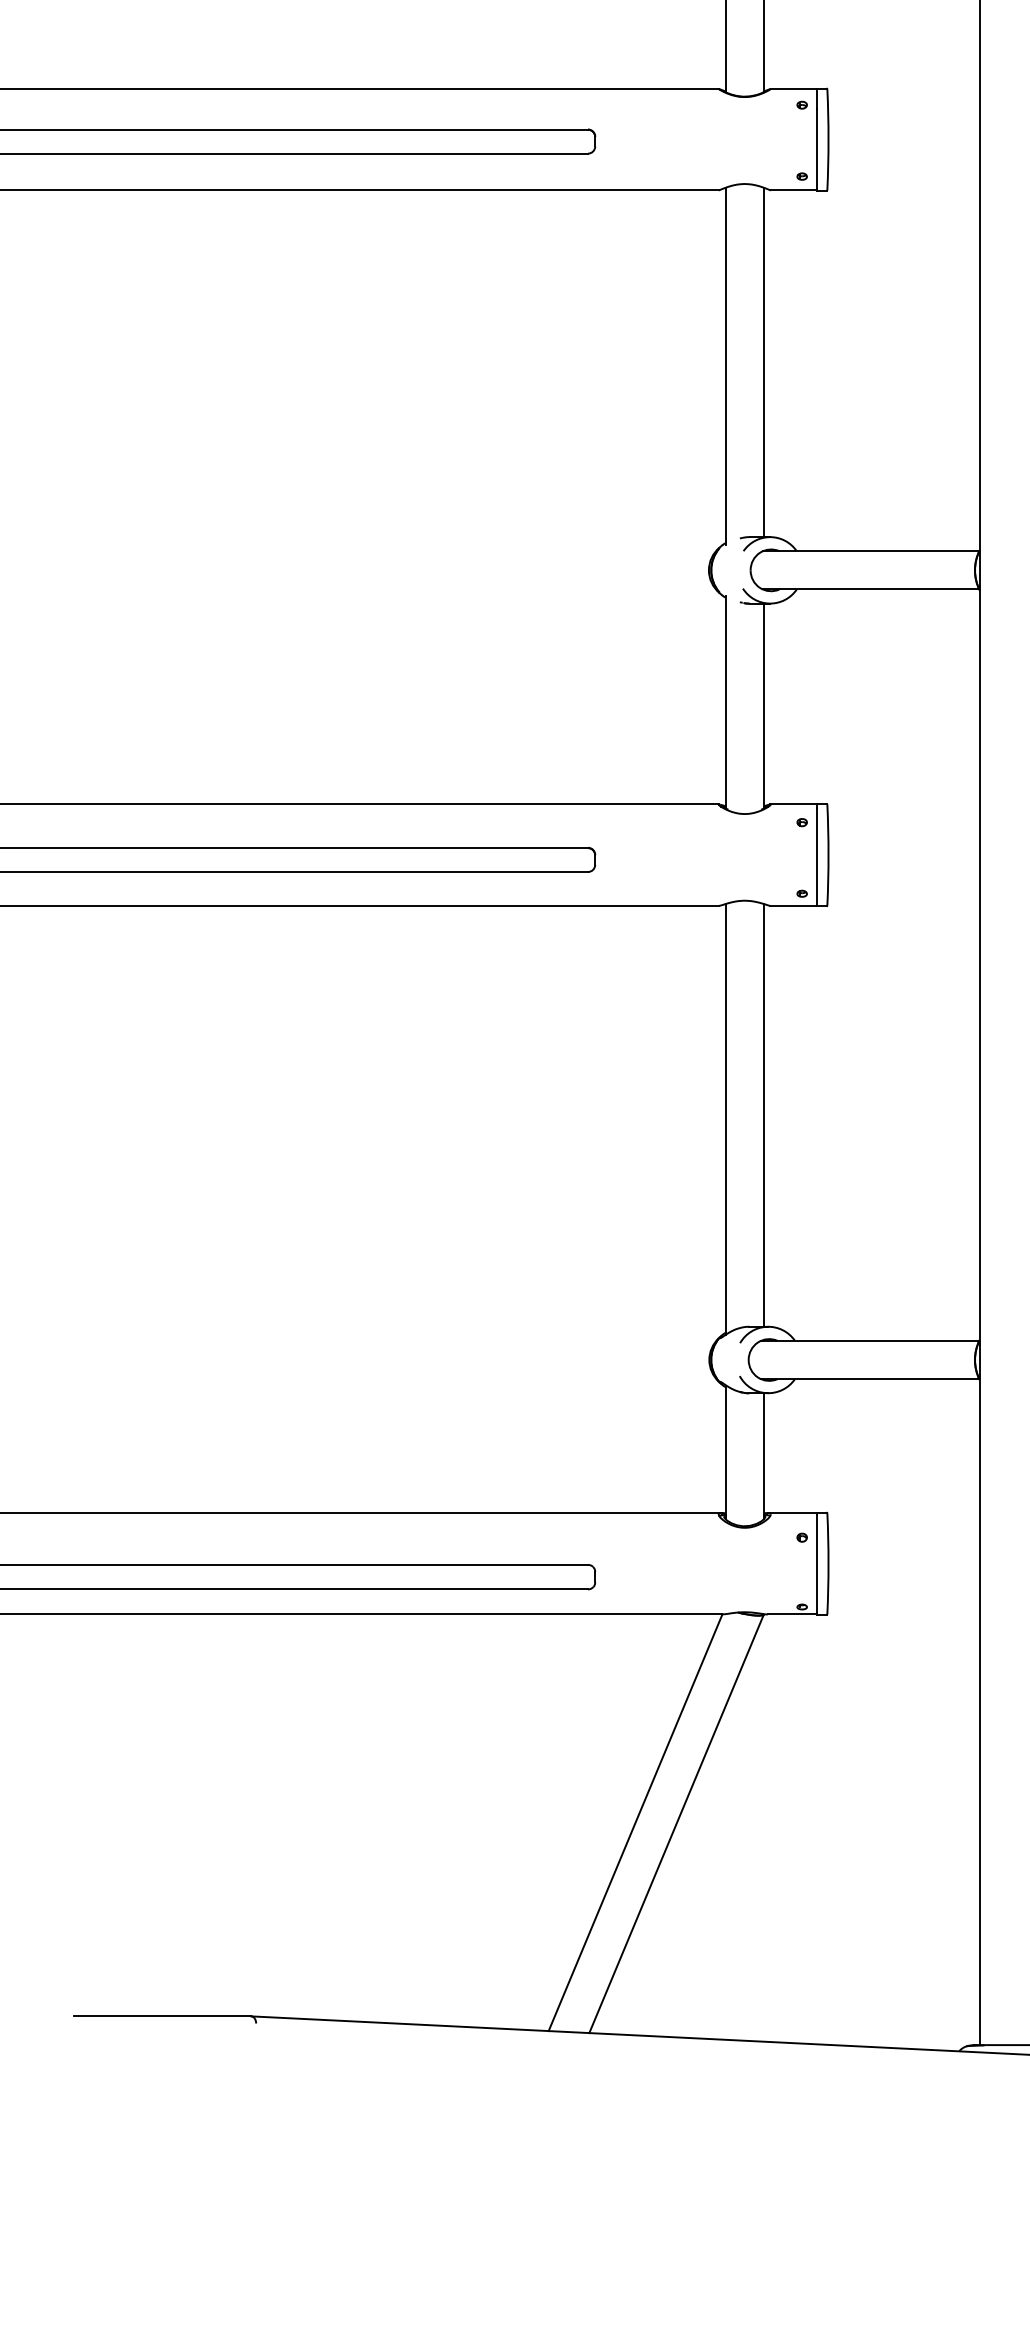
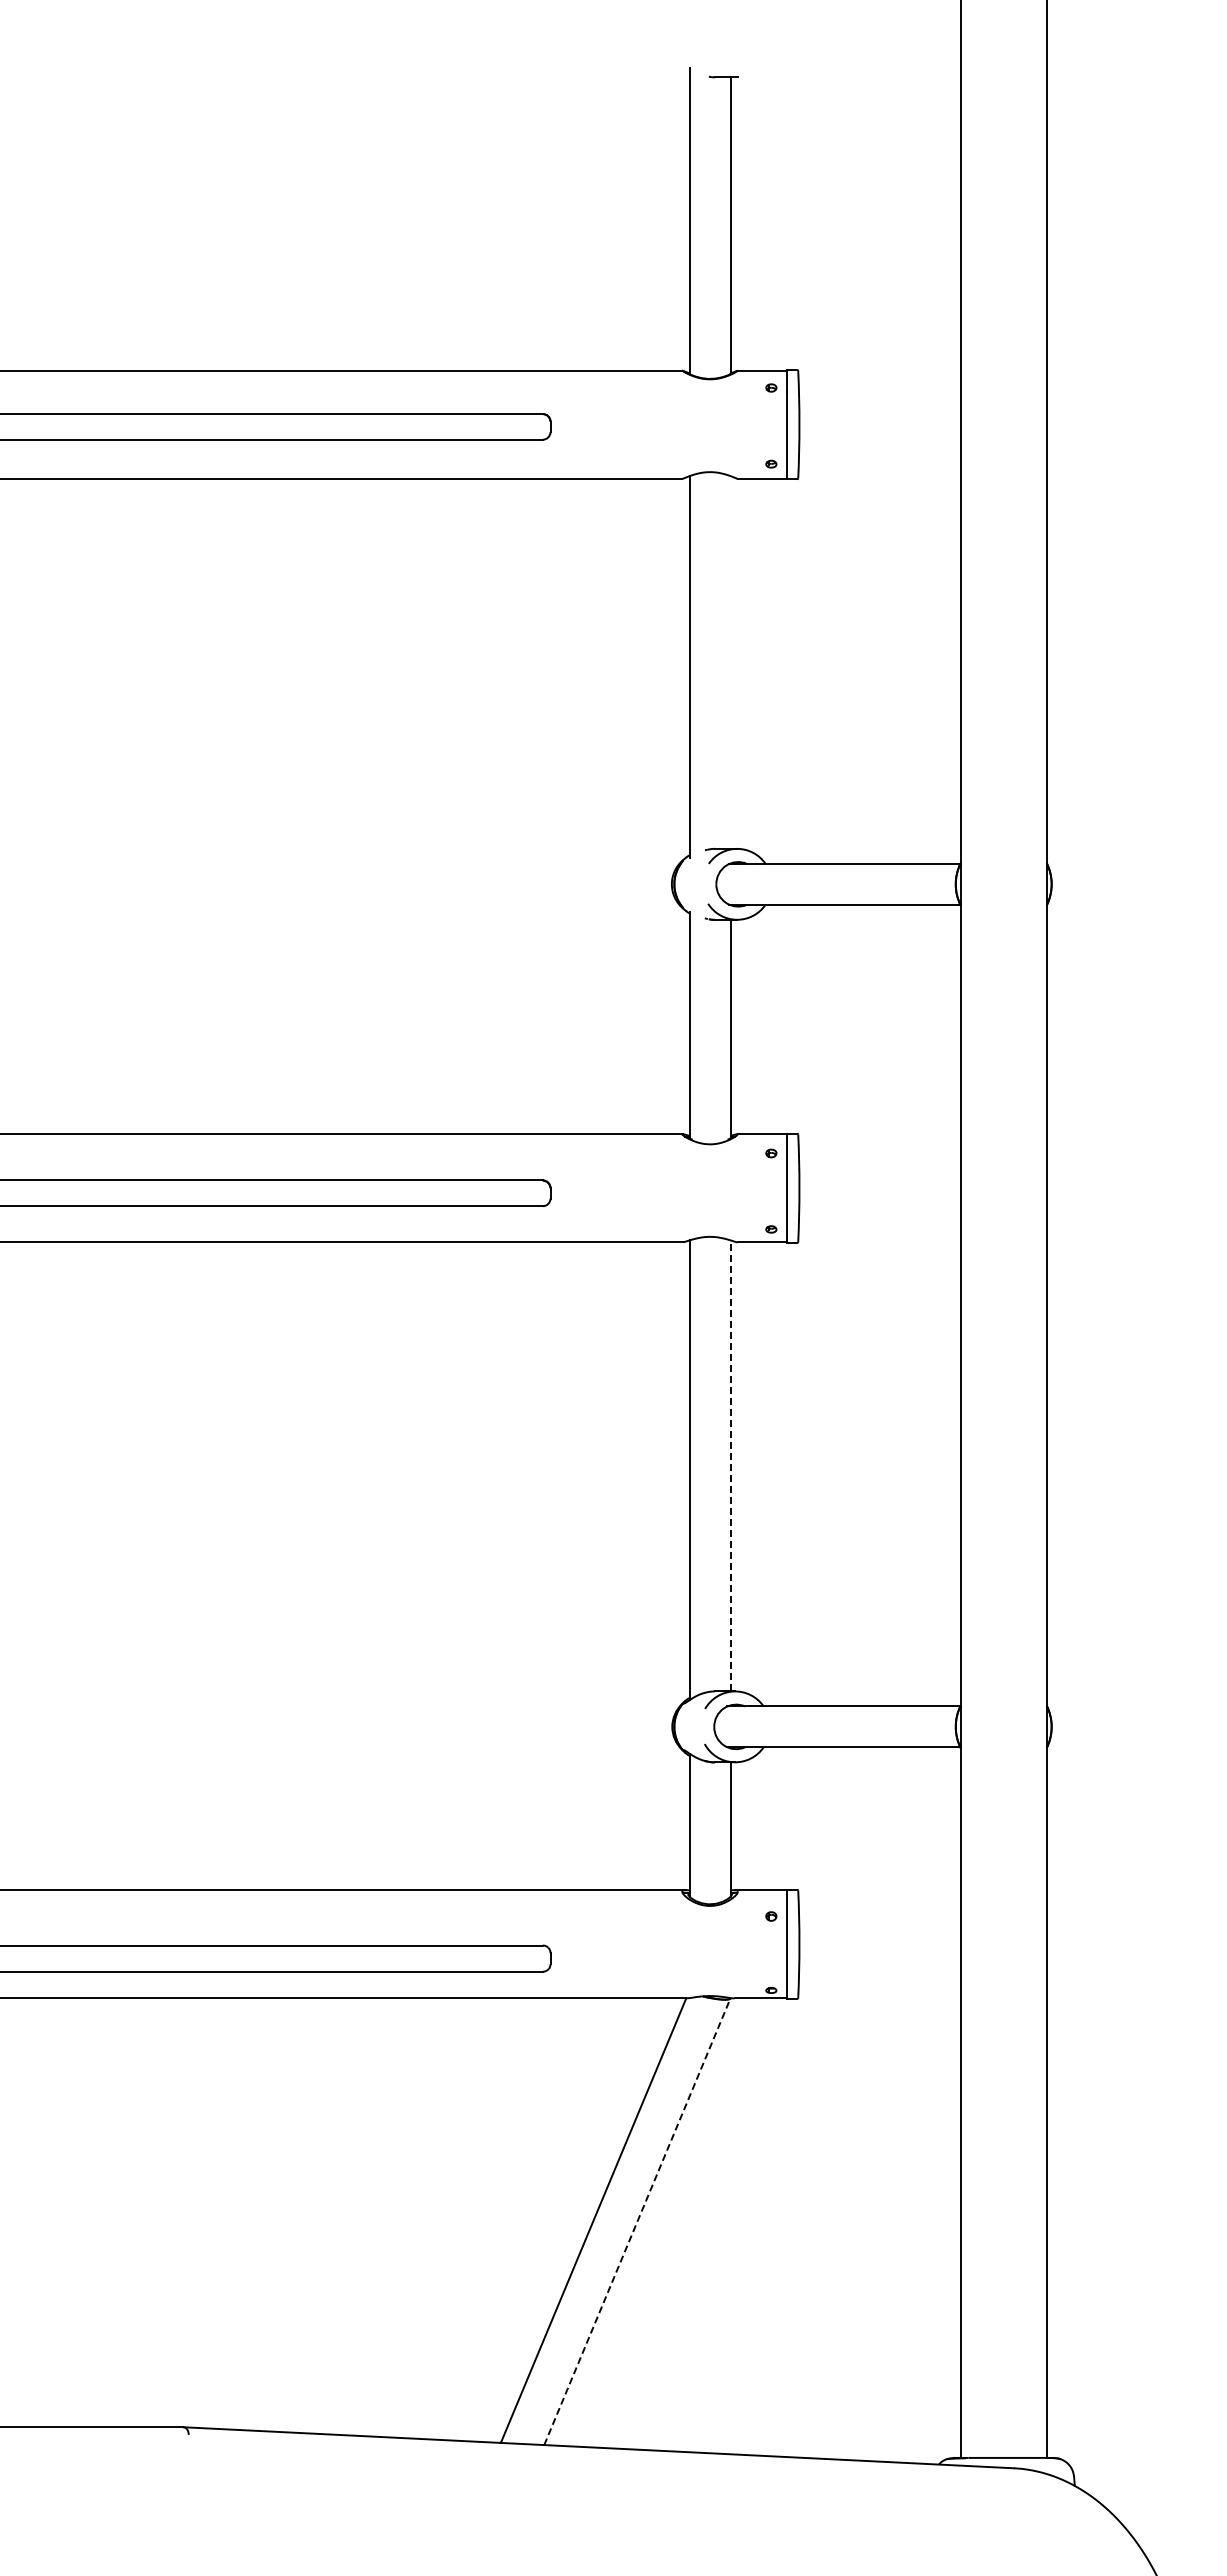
line: (763, 362) -> (730, 662), removed
line: (763, 1115) -> (730, 1465), solid -> dashed
line: (676, 1823) -> (637, 2221), solid -> dashed

